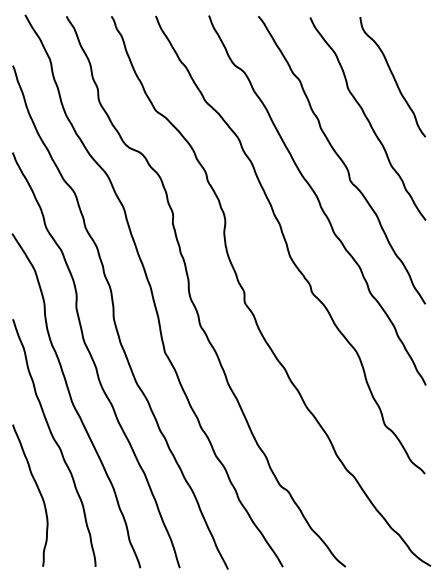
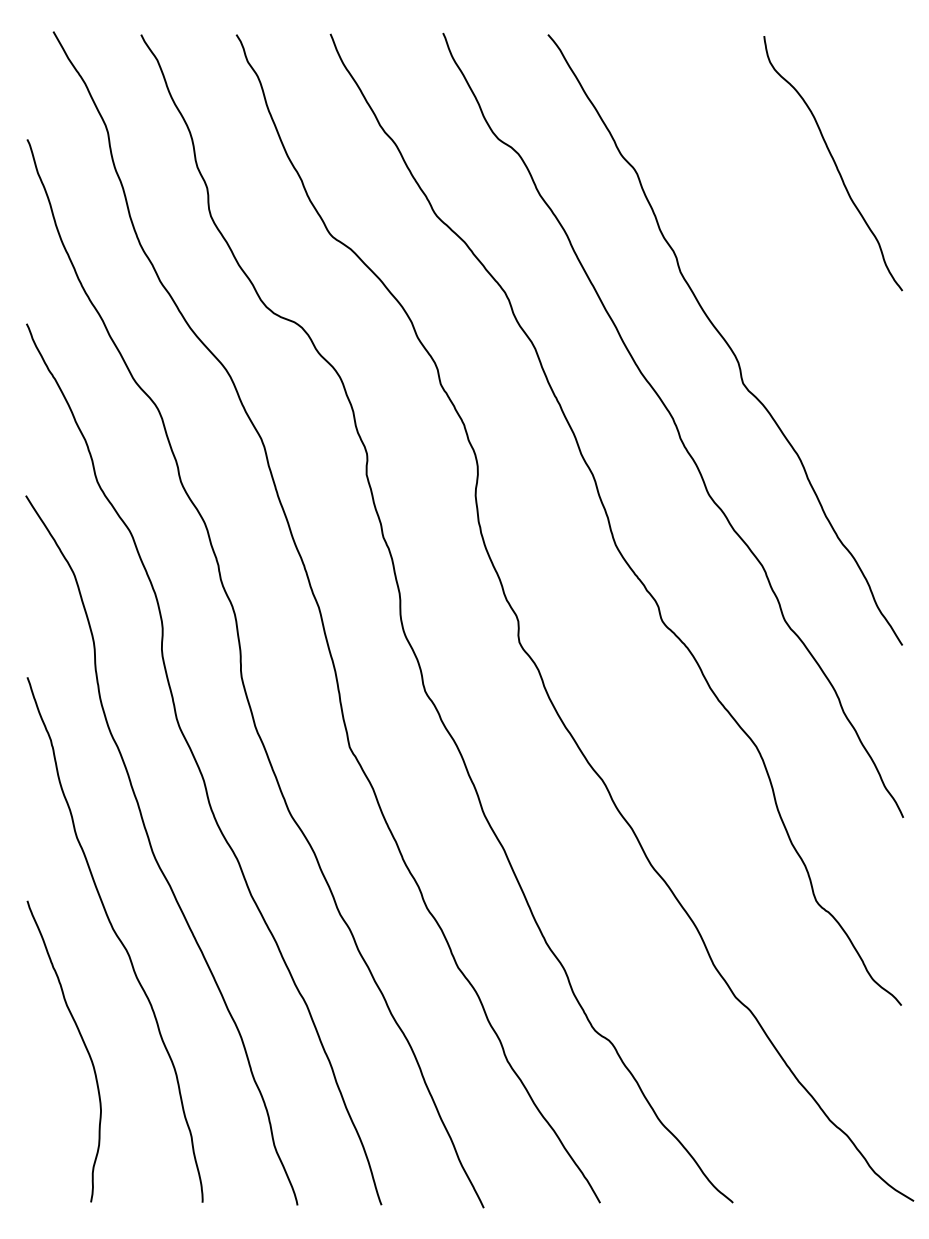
curve: (367, 118) -> (779, 251), removed

